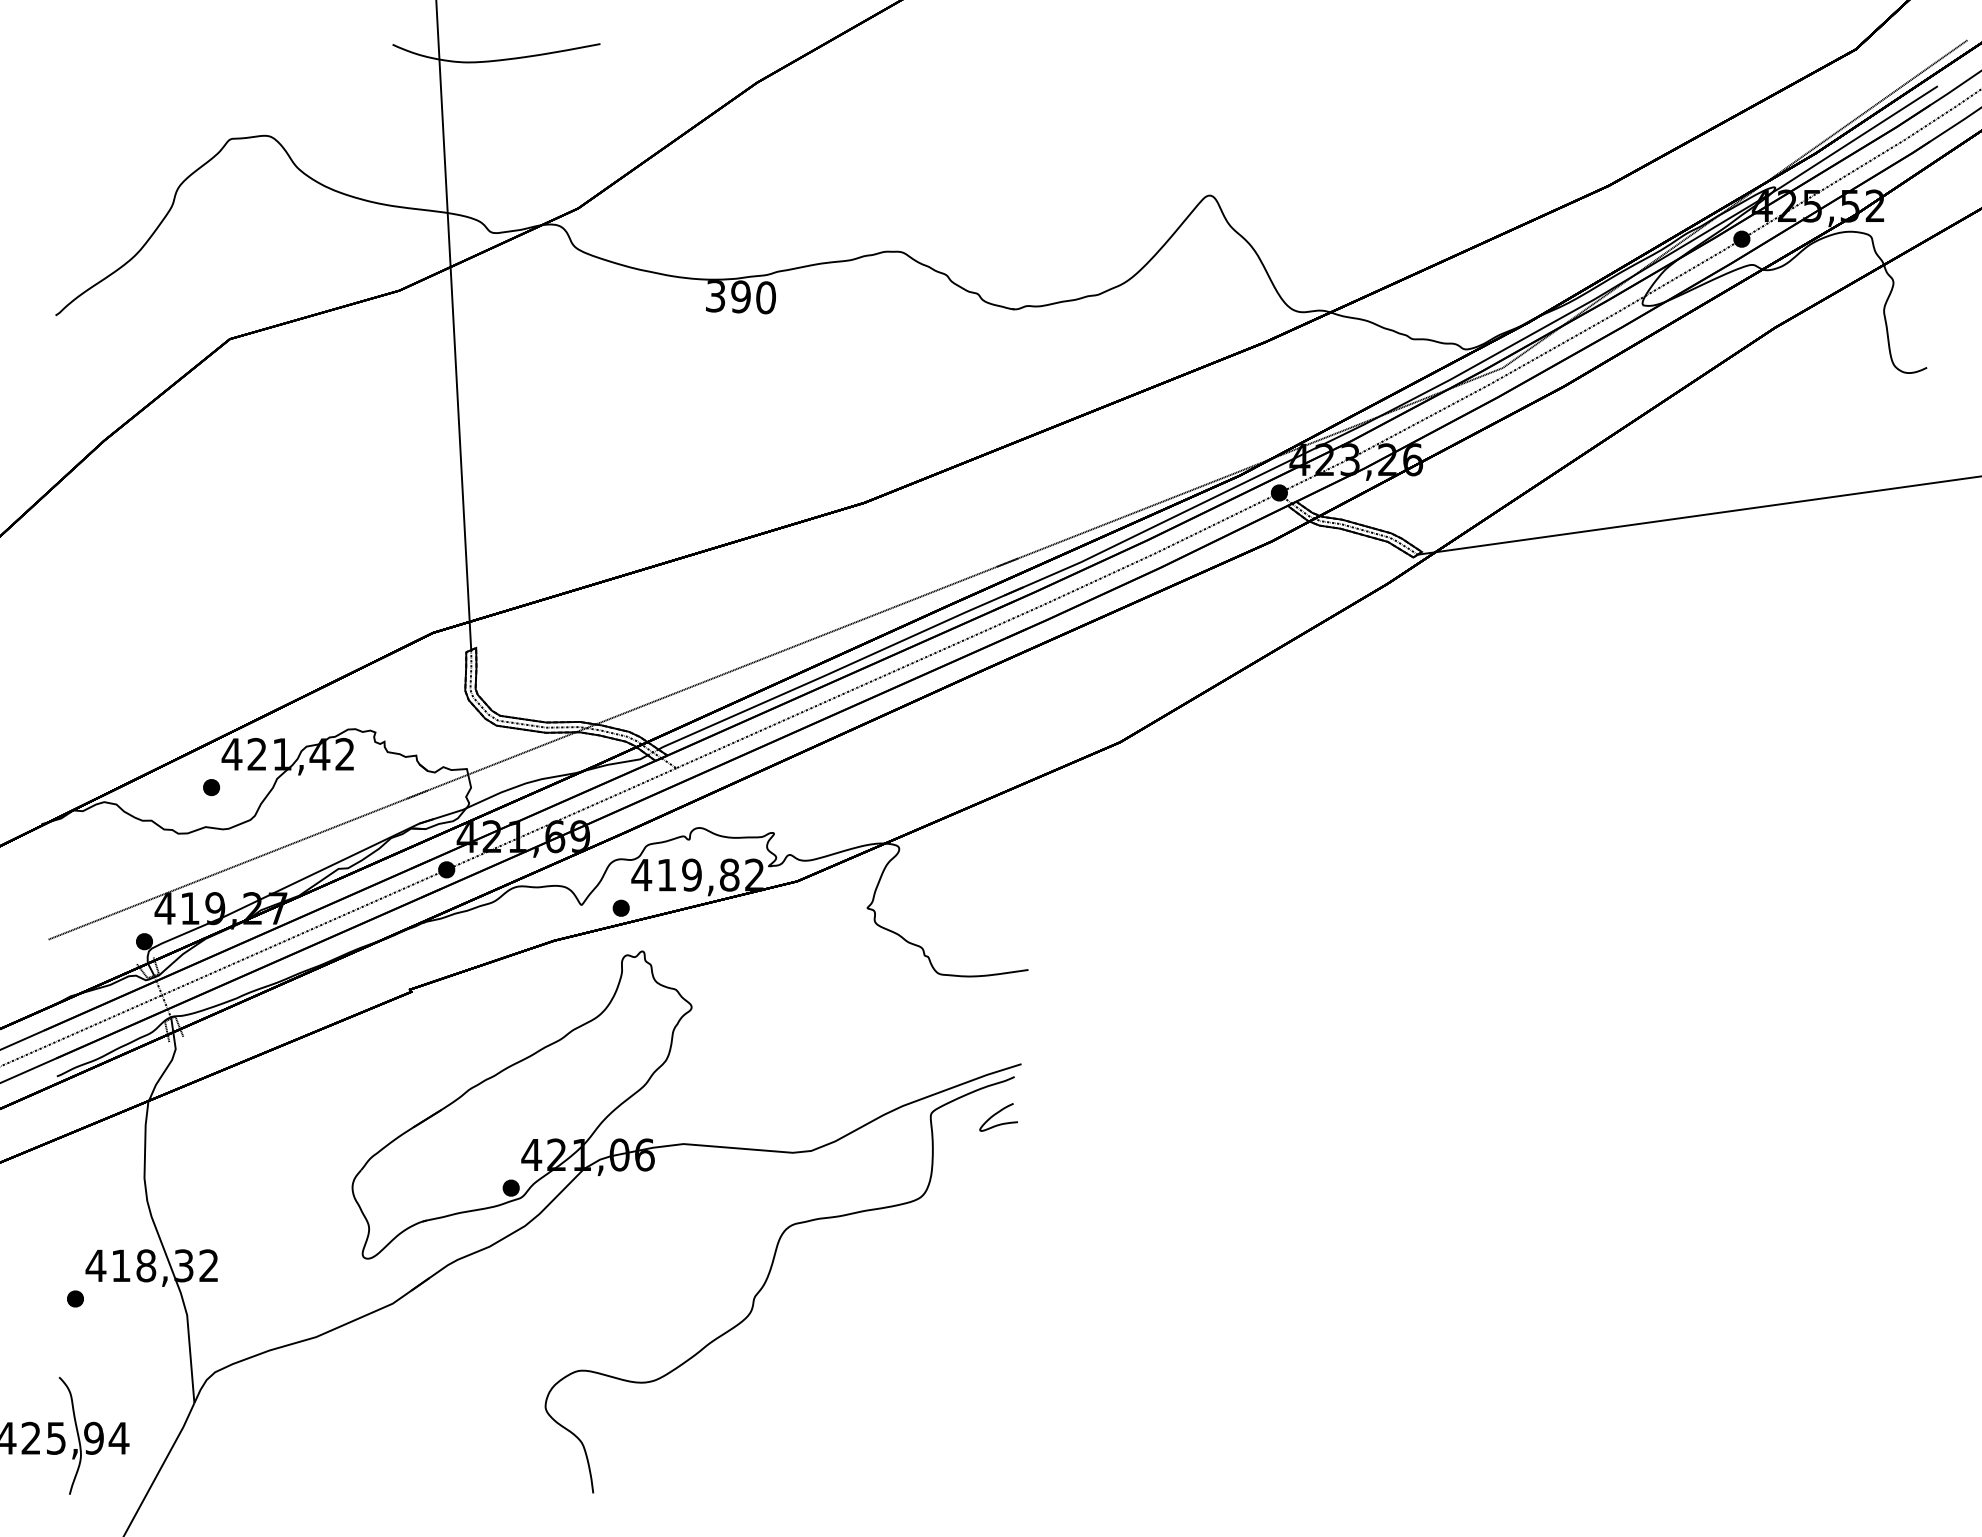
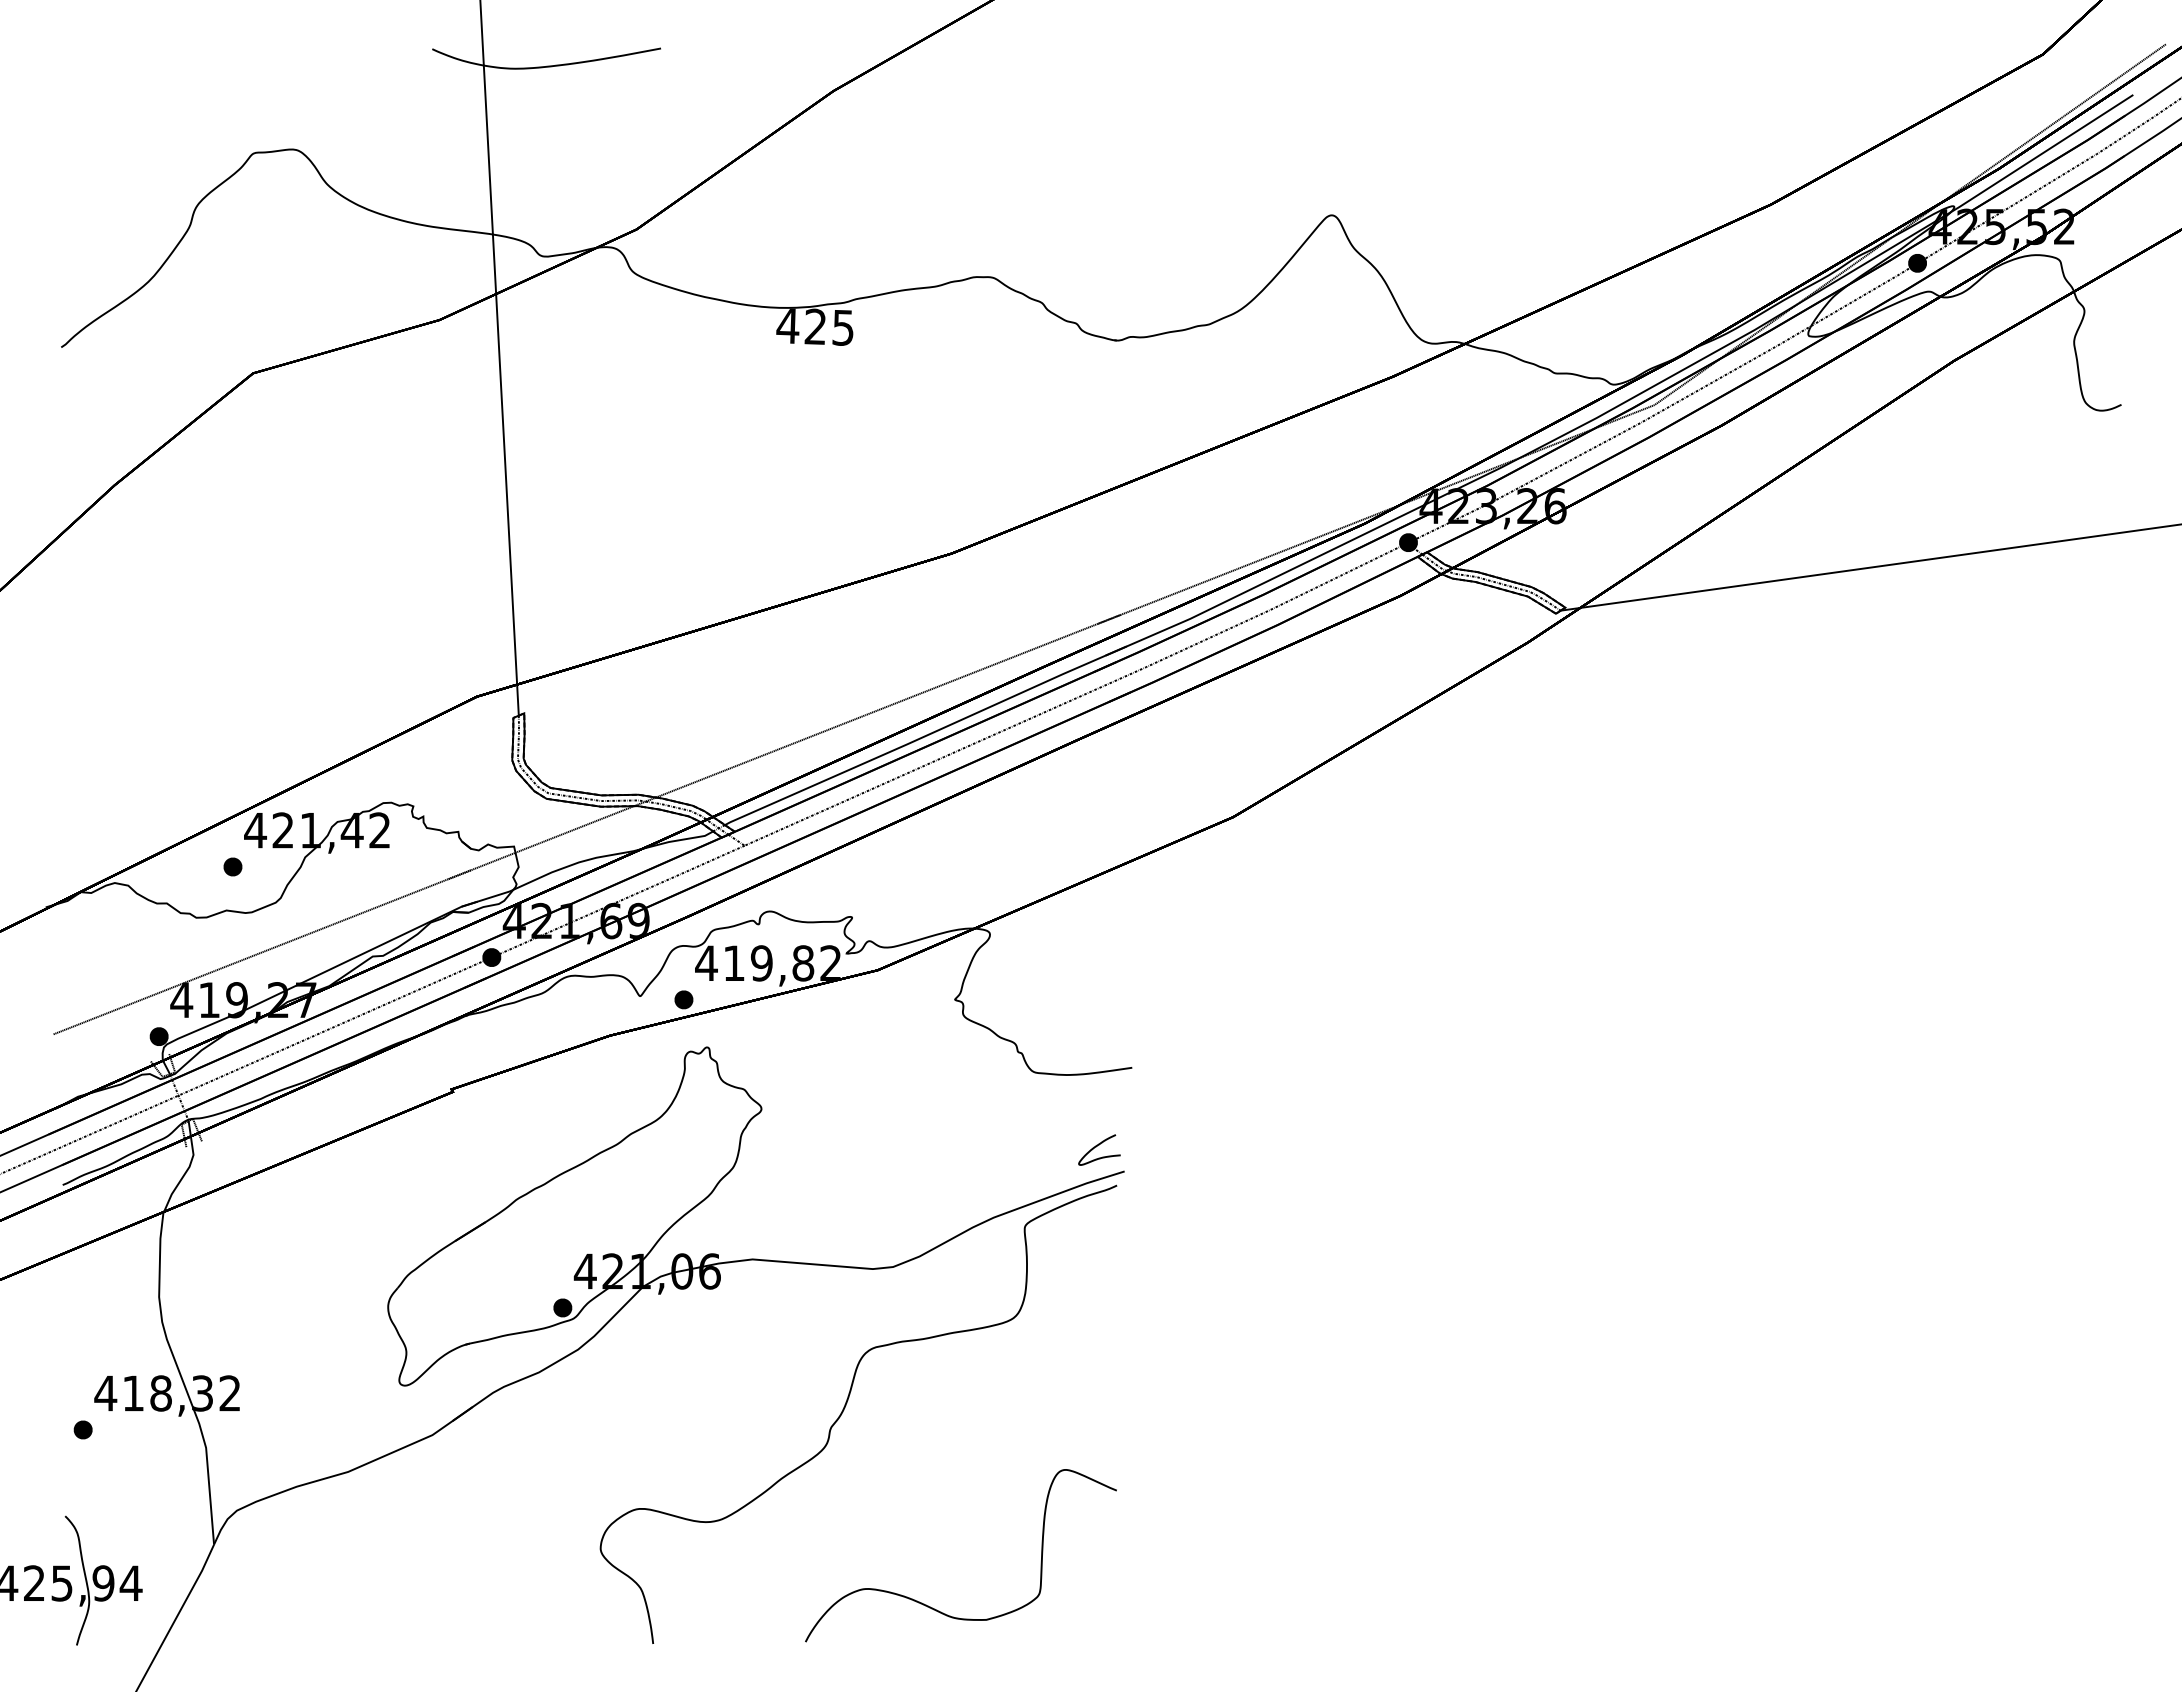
text: (740, 297) -> (815, 327), 390 -> 425
curve: (996, 1114) -> (1097, 1146), moved
curve: (853, 1462) -> (939, 1610), added

